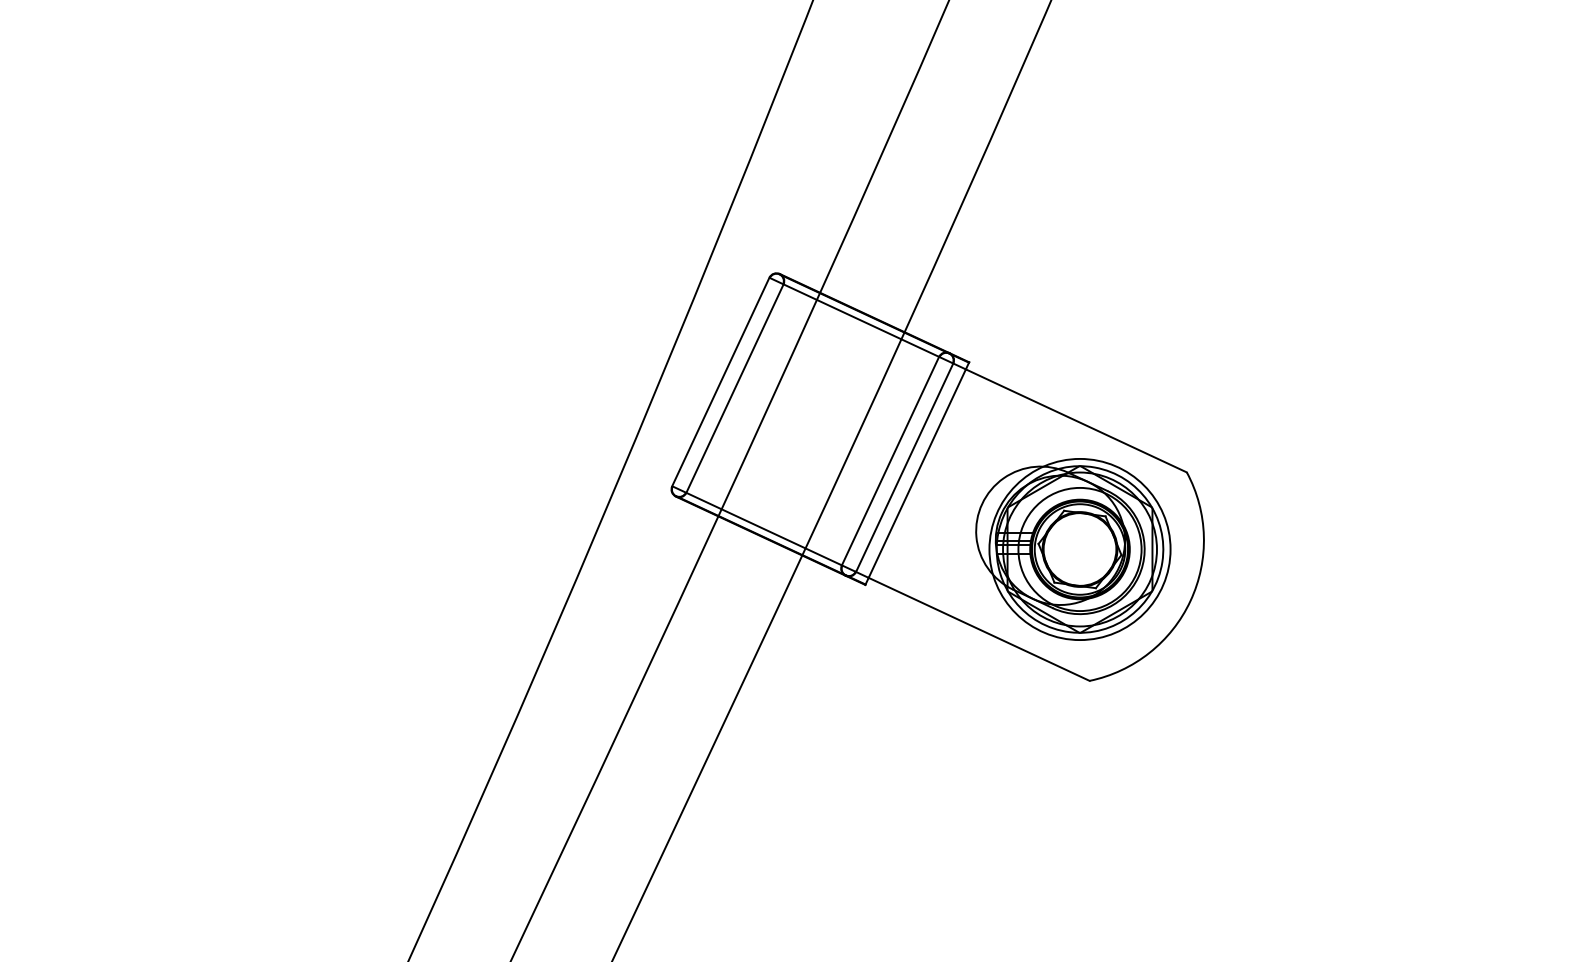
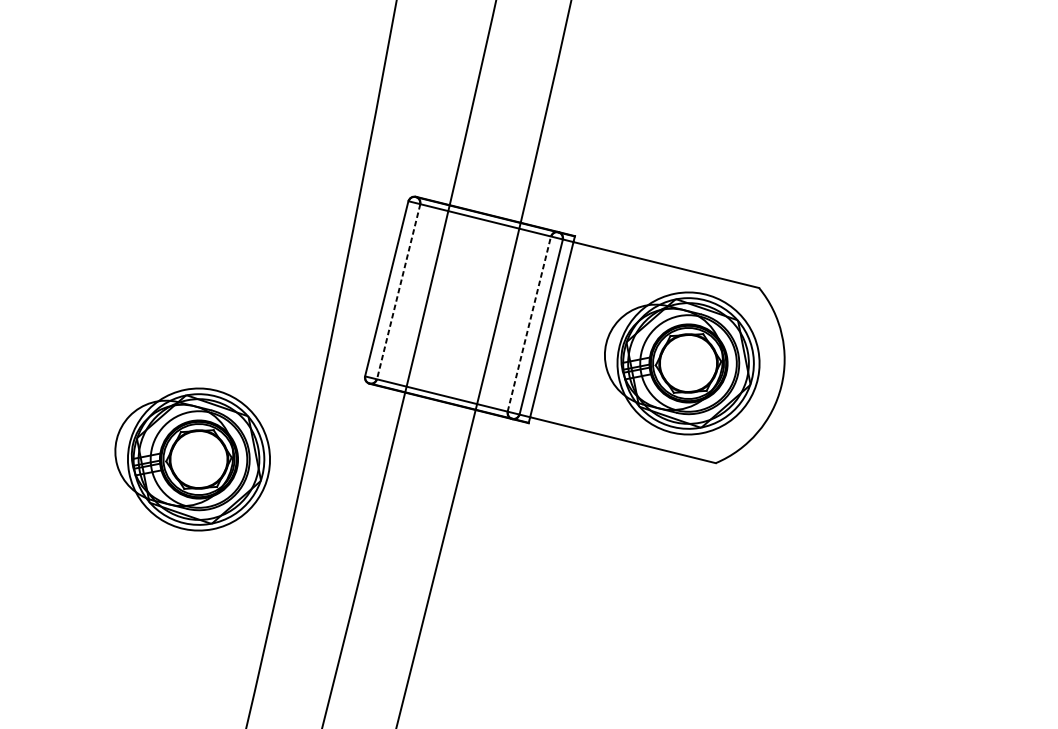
line: (734, 389) -> (398, 292), solid -> dashed
line: (890, 460) -> (529, 323), solid -> dashed
part: (437, 549) -> (193, 460), added

